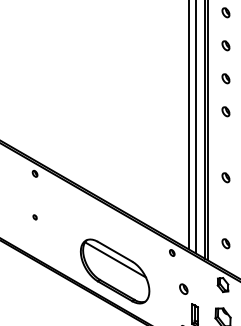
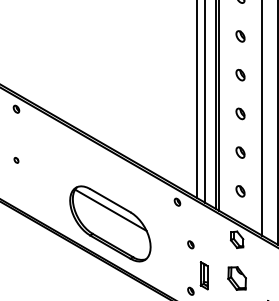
part: (225, 144) -> (239, 74), added
part: (225, 210) -> (239, 152), added
part: (183, 289) -> (190, 245), size x0.62

